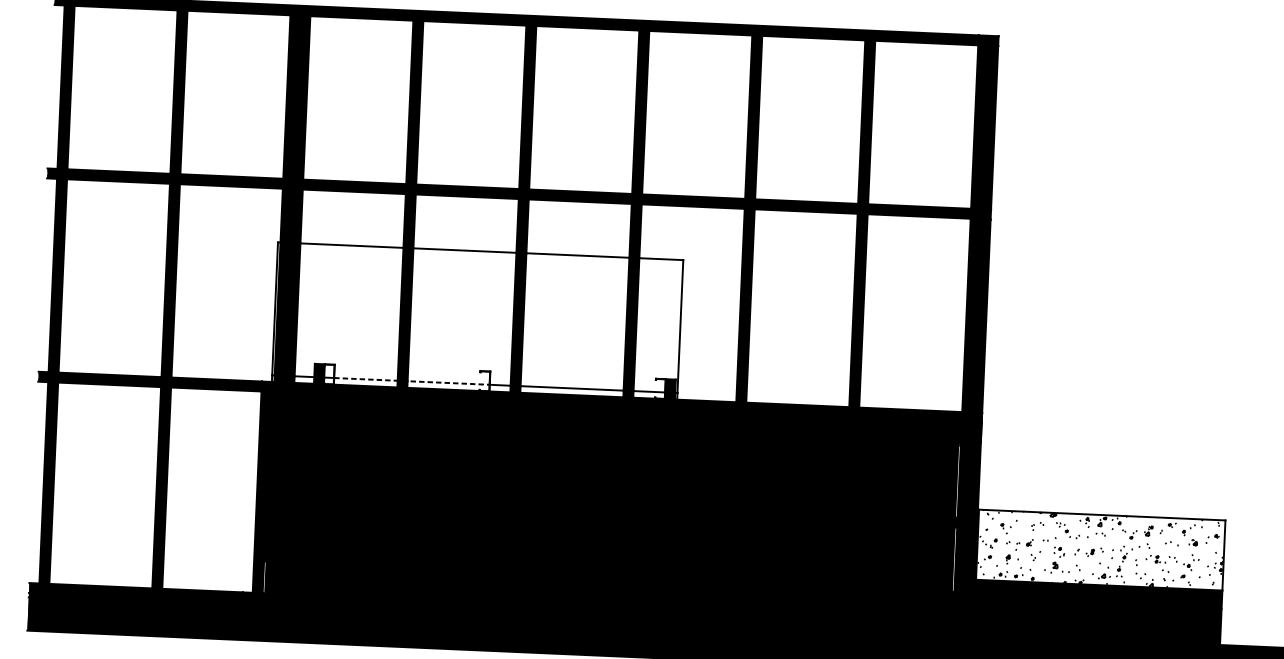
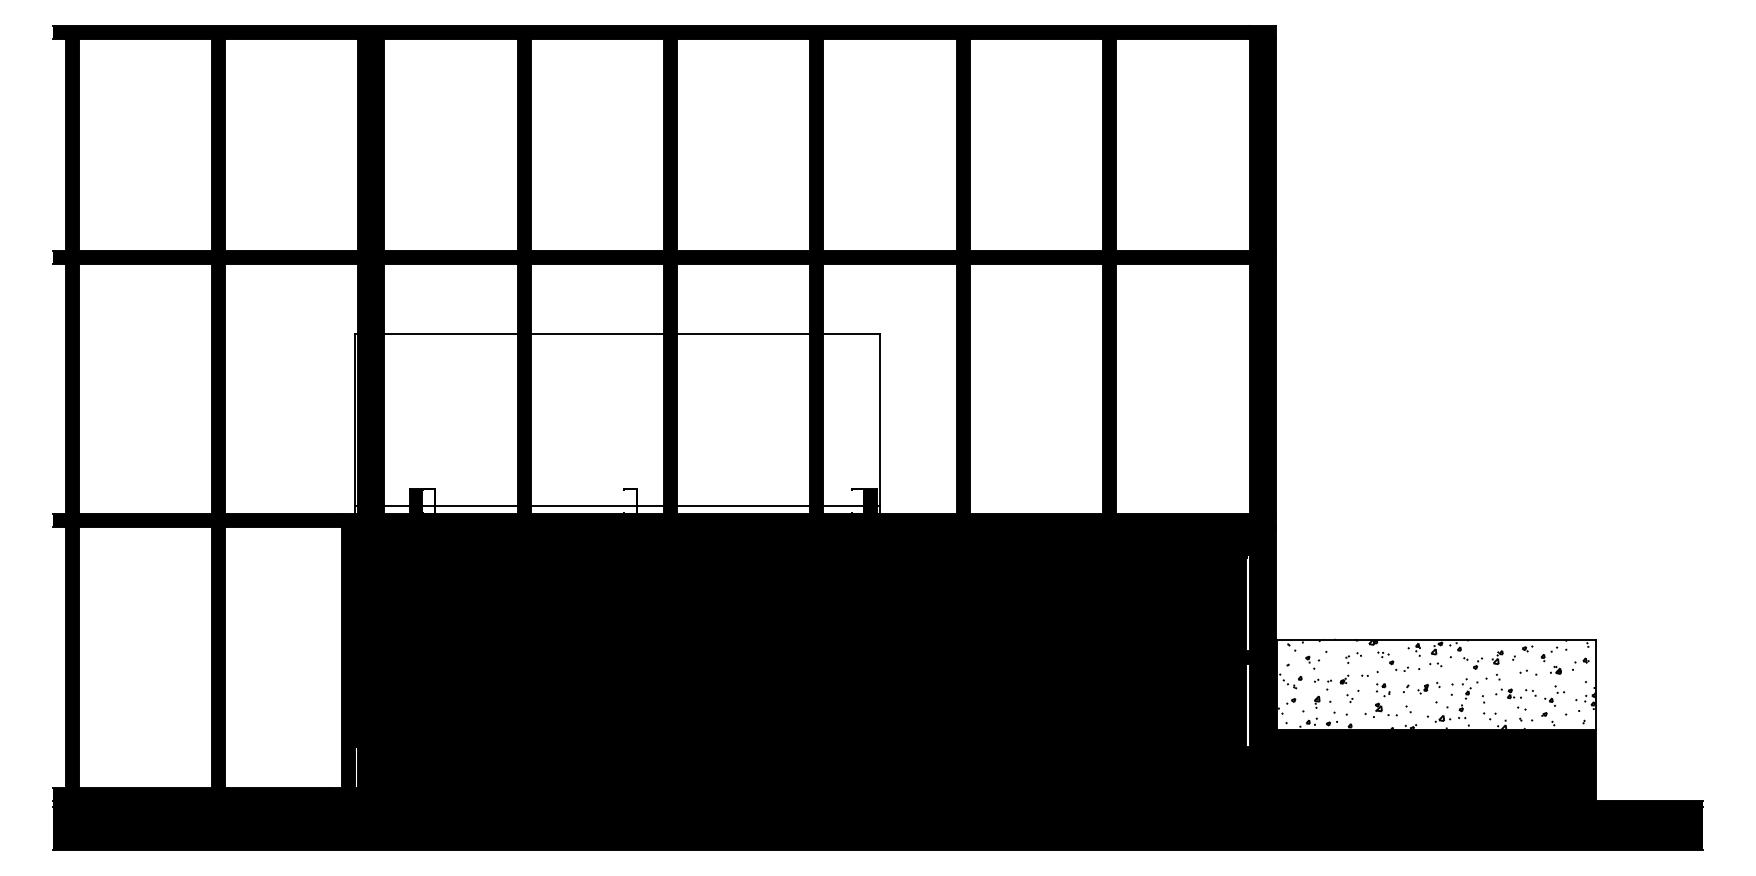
line: (412, 381) -> (536, 505), dashed -> solid

